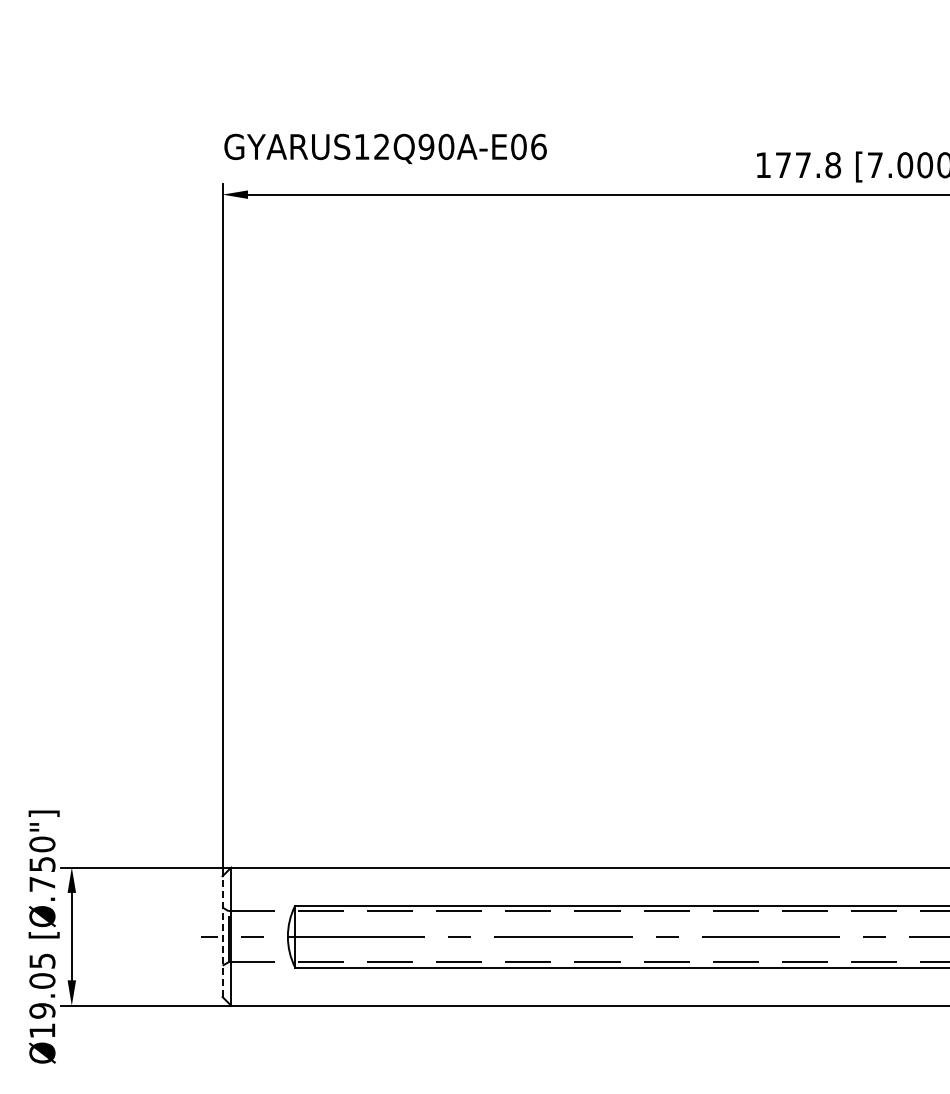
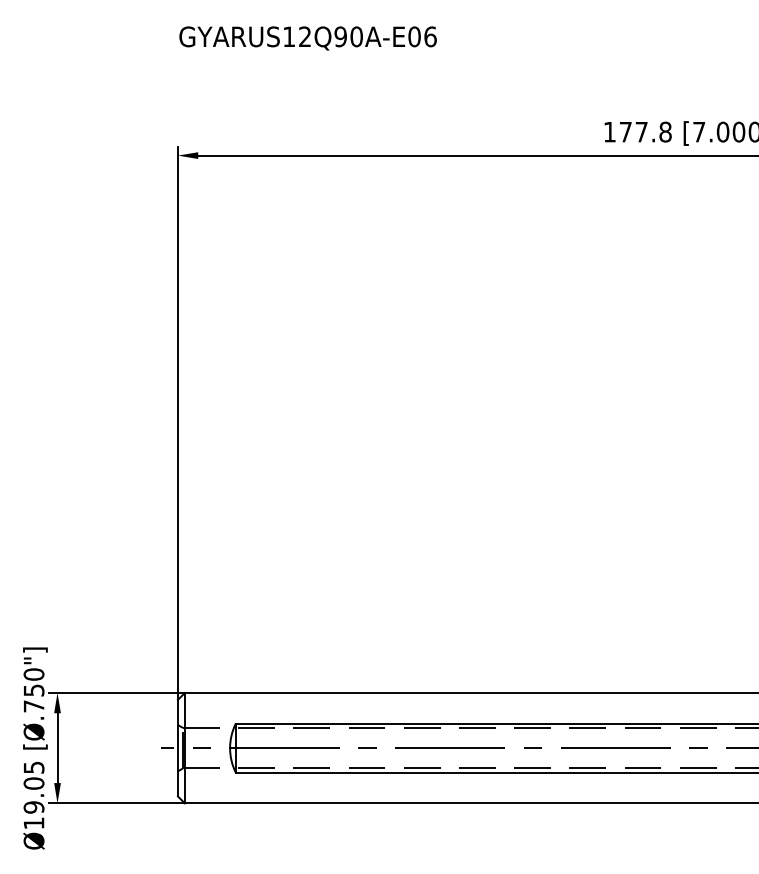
text: (385, 148) -> (308, 38), moved
line: (222, 936) -> (177, 748), dashed -> solid

